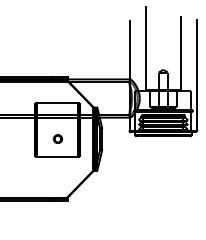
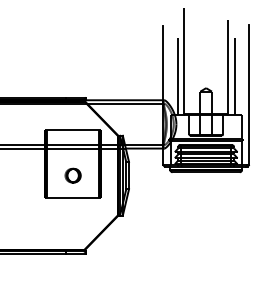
line: (140, 60) -> (177, 76), added
line: (185, 60) -> (234, 76), added
part: (57, 139) -> (72, 175), size x1.43

